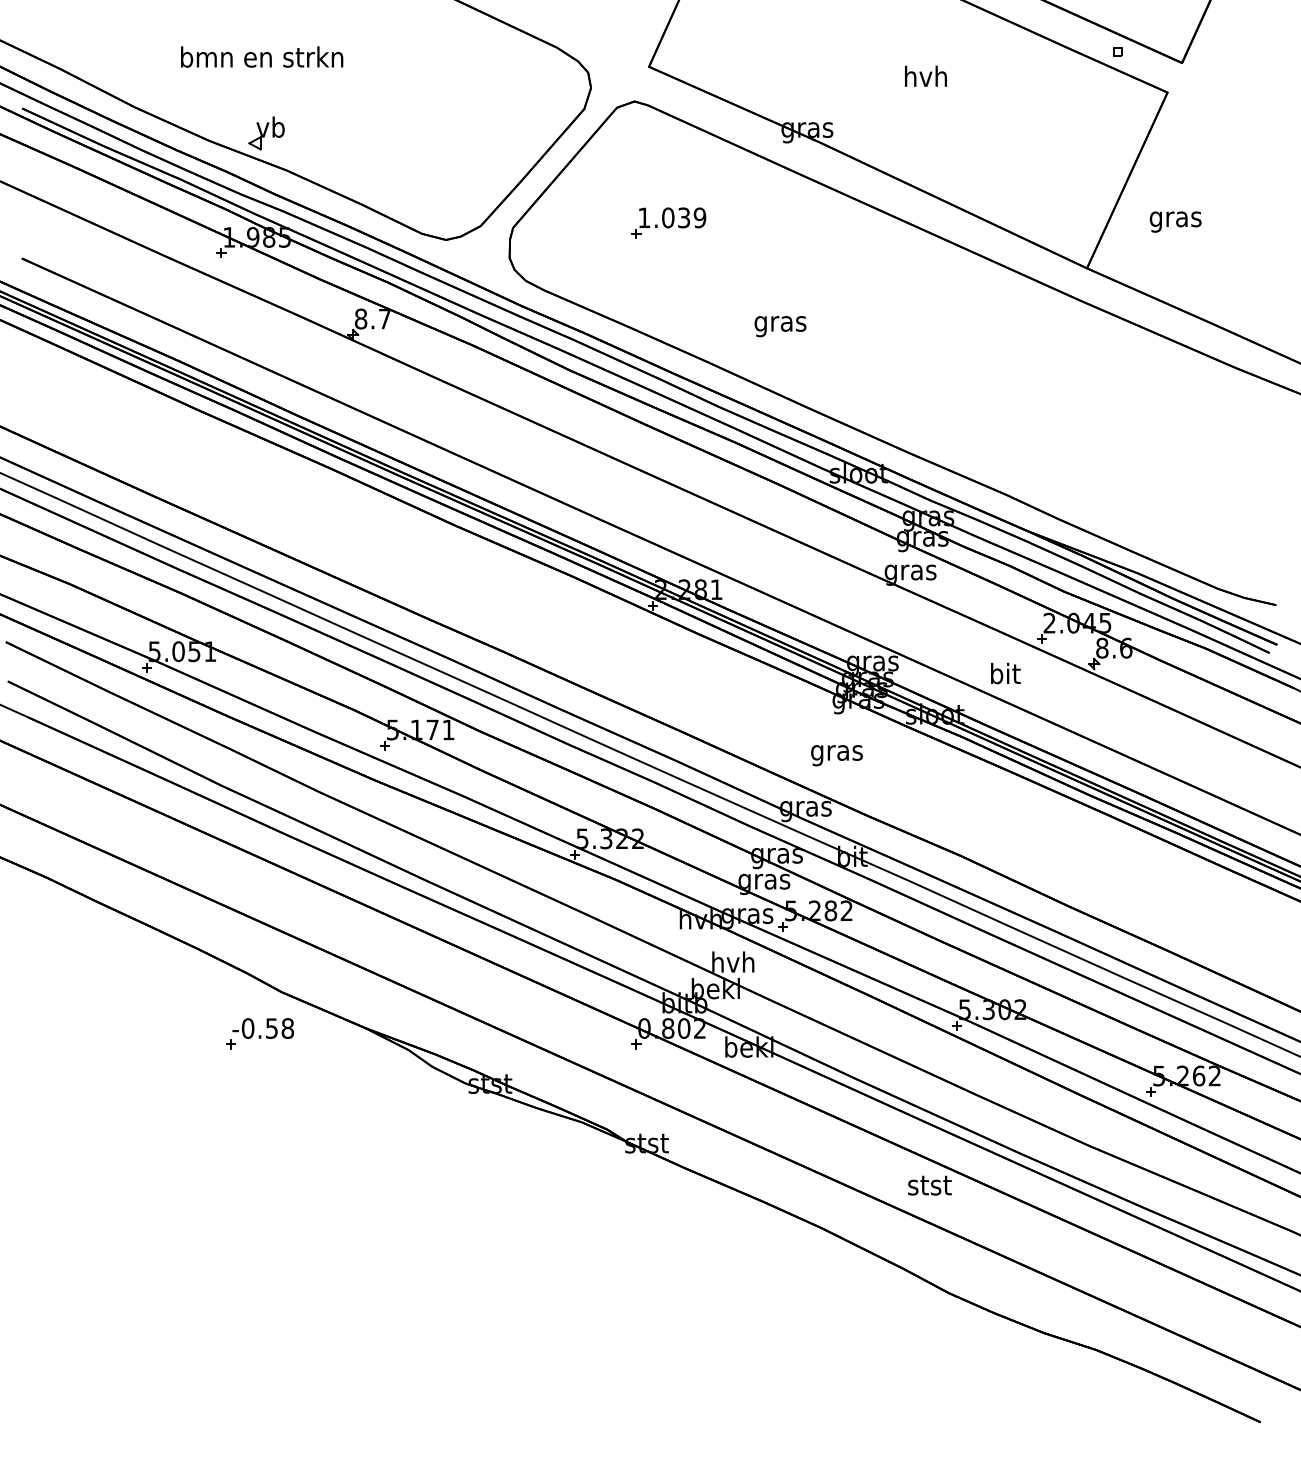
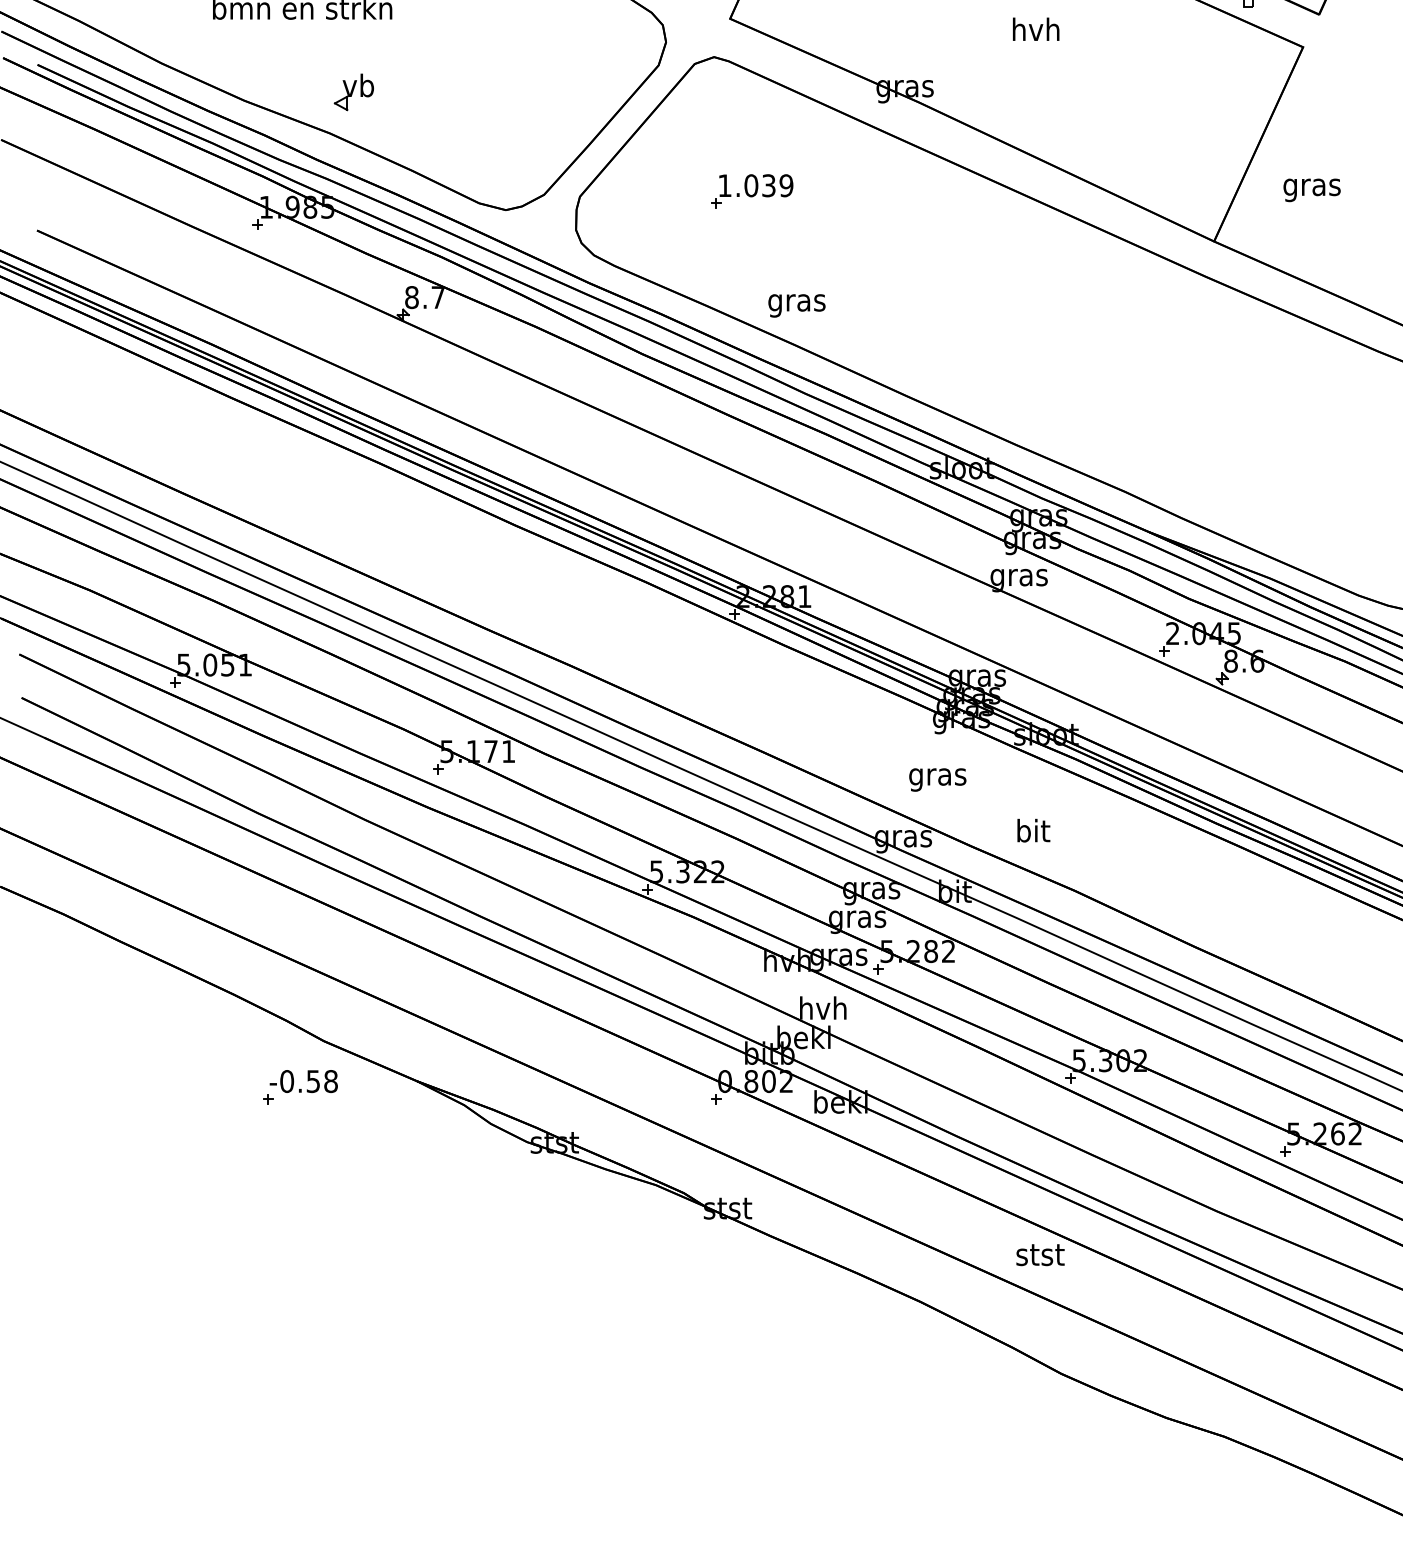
part: (266, 133) -> (353, 92), moved
text: (780, 326) -> (796, 305), moved
text: (1005, 673) -> (1033, 830), moved

